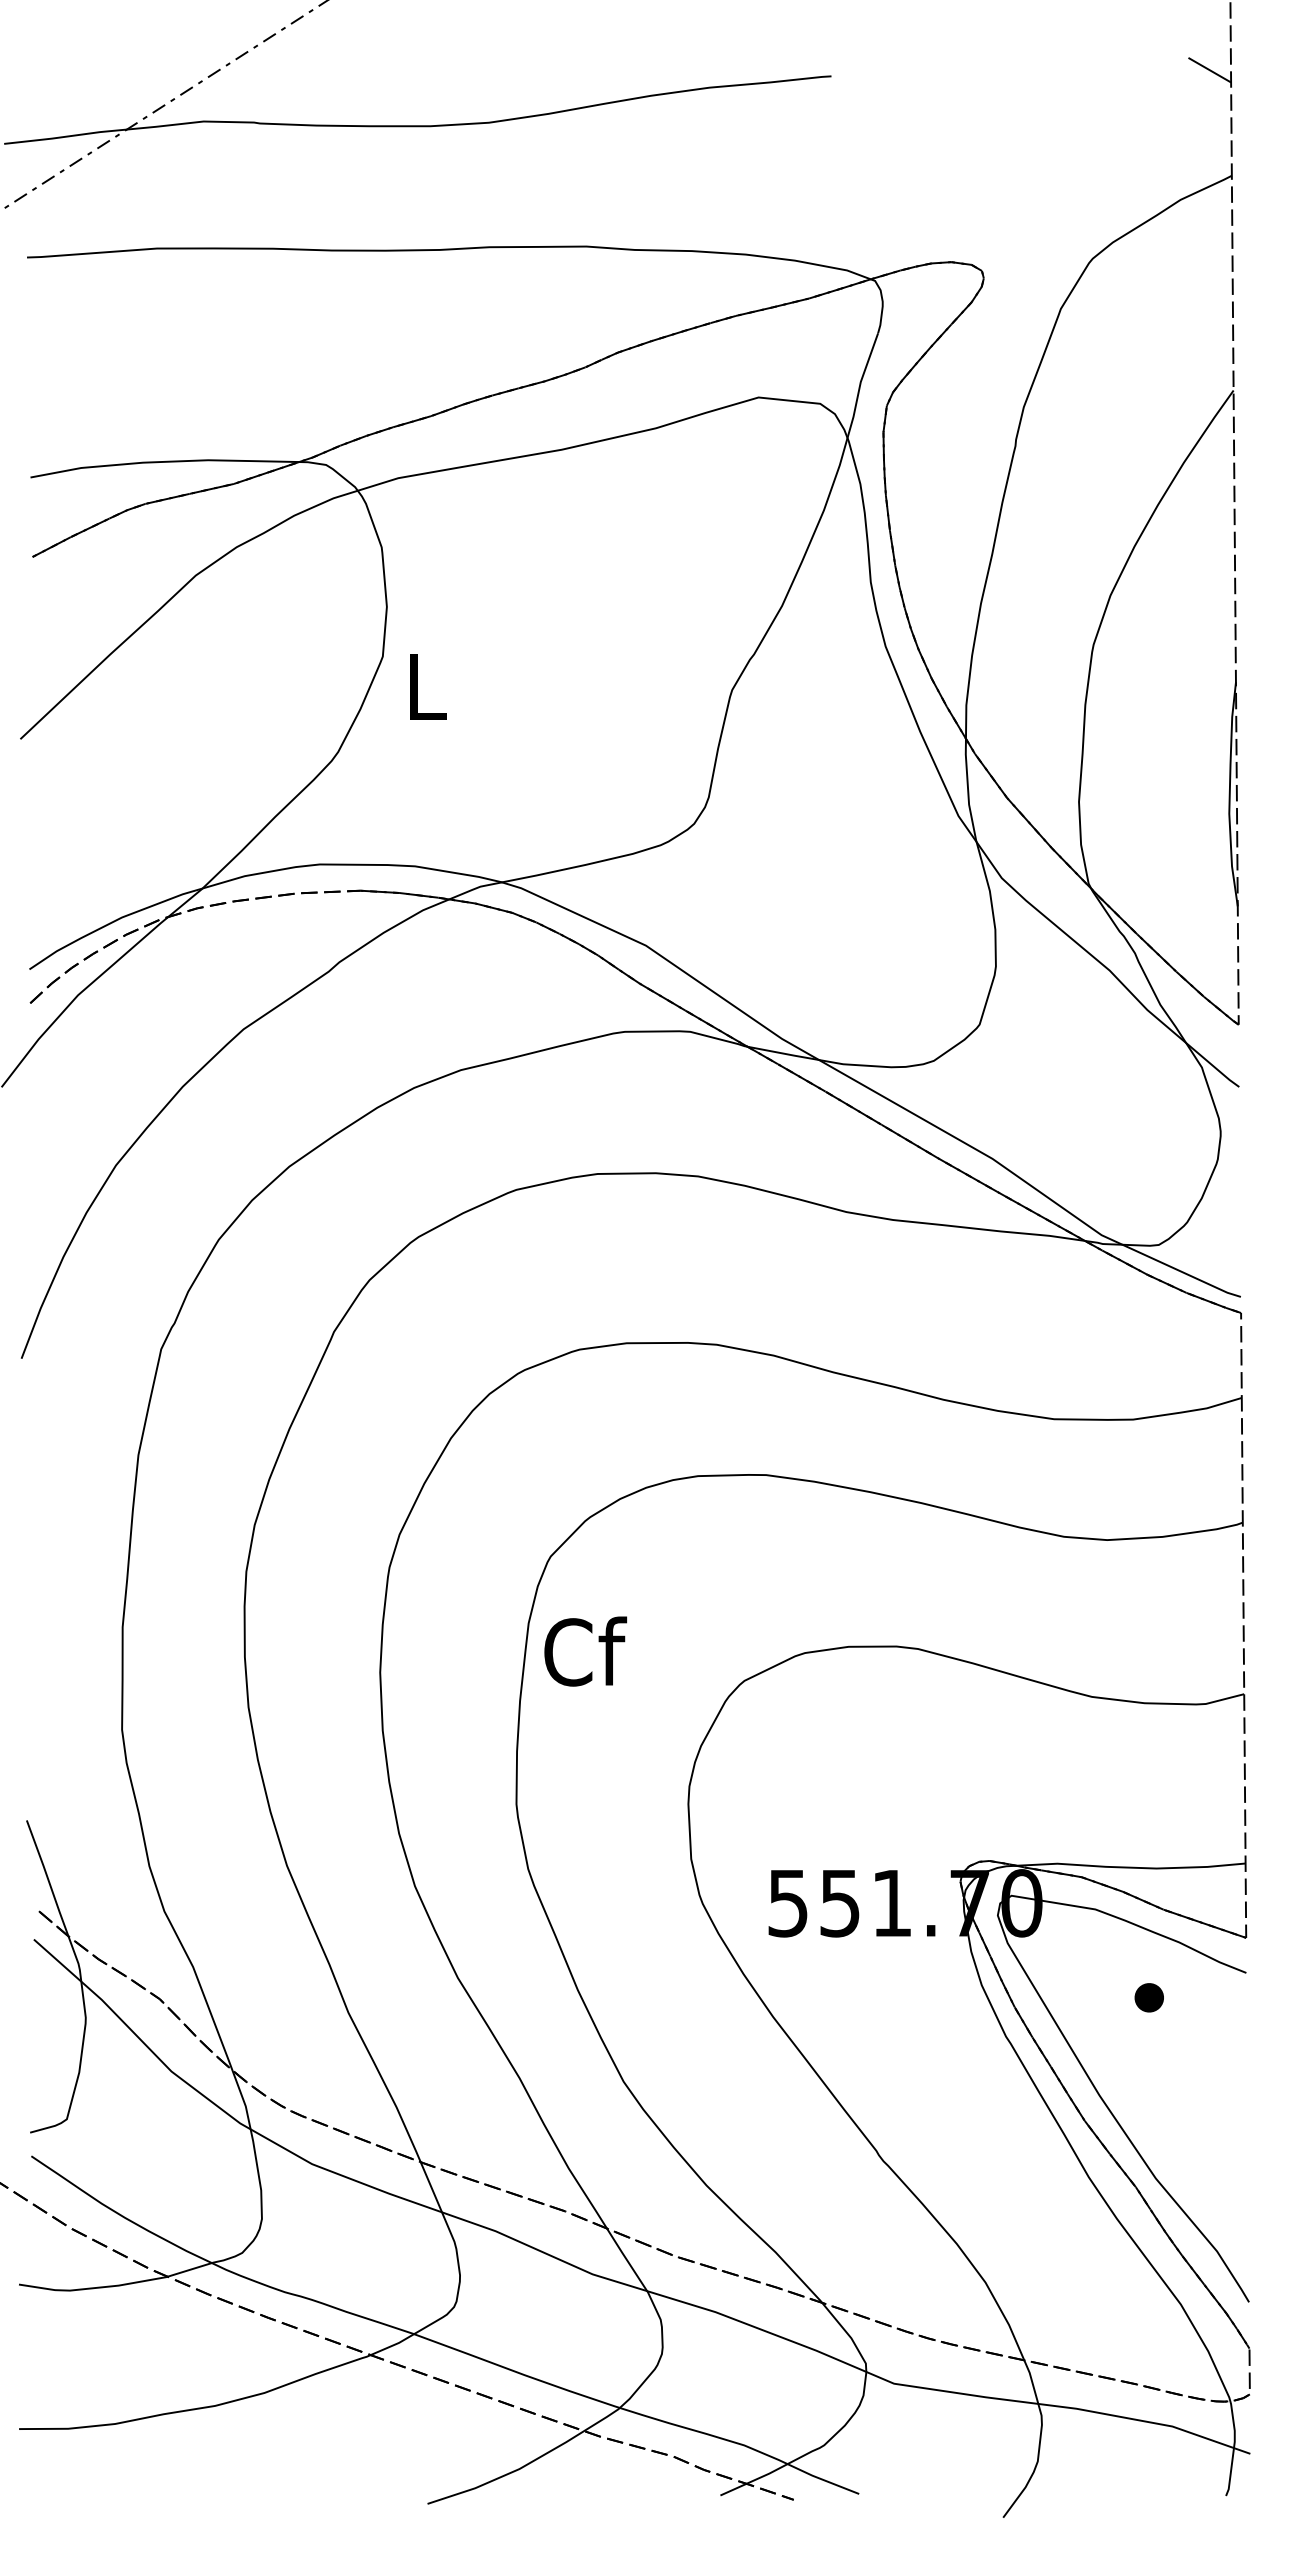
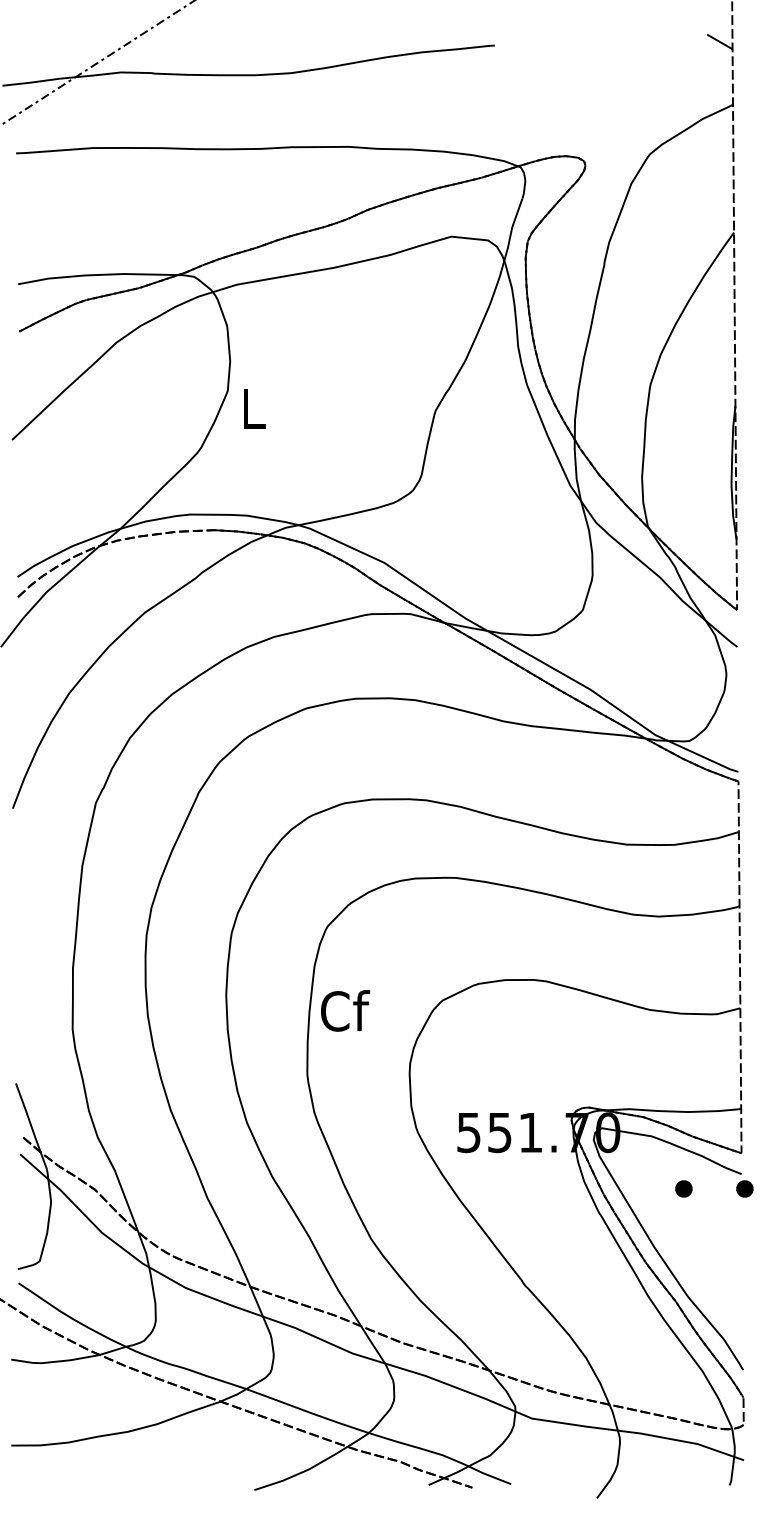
text: (585, 1650) -> (345, 1010), moved
part: (1251, 1997) -> (744, 1188), added

